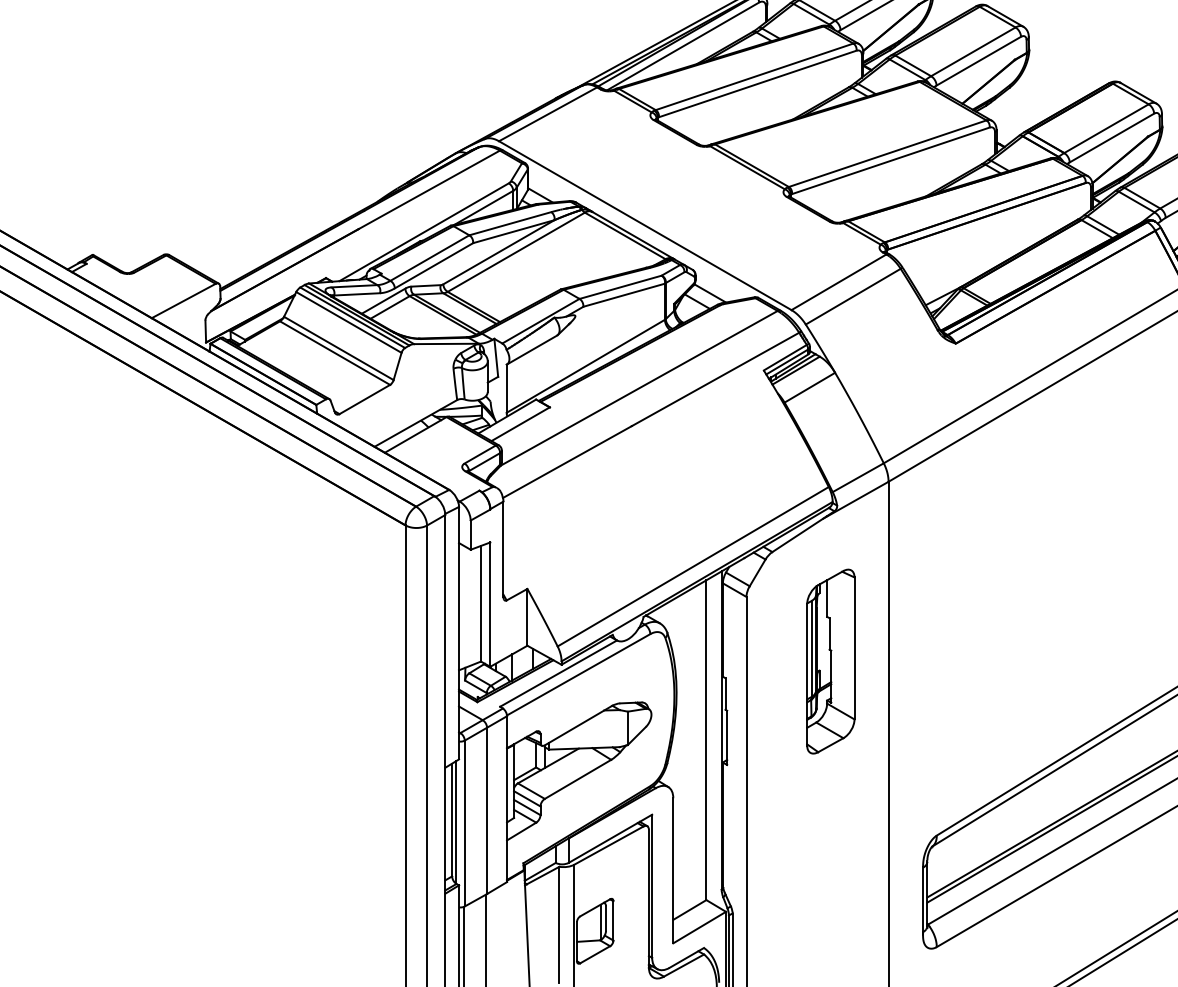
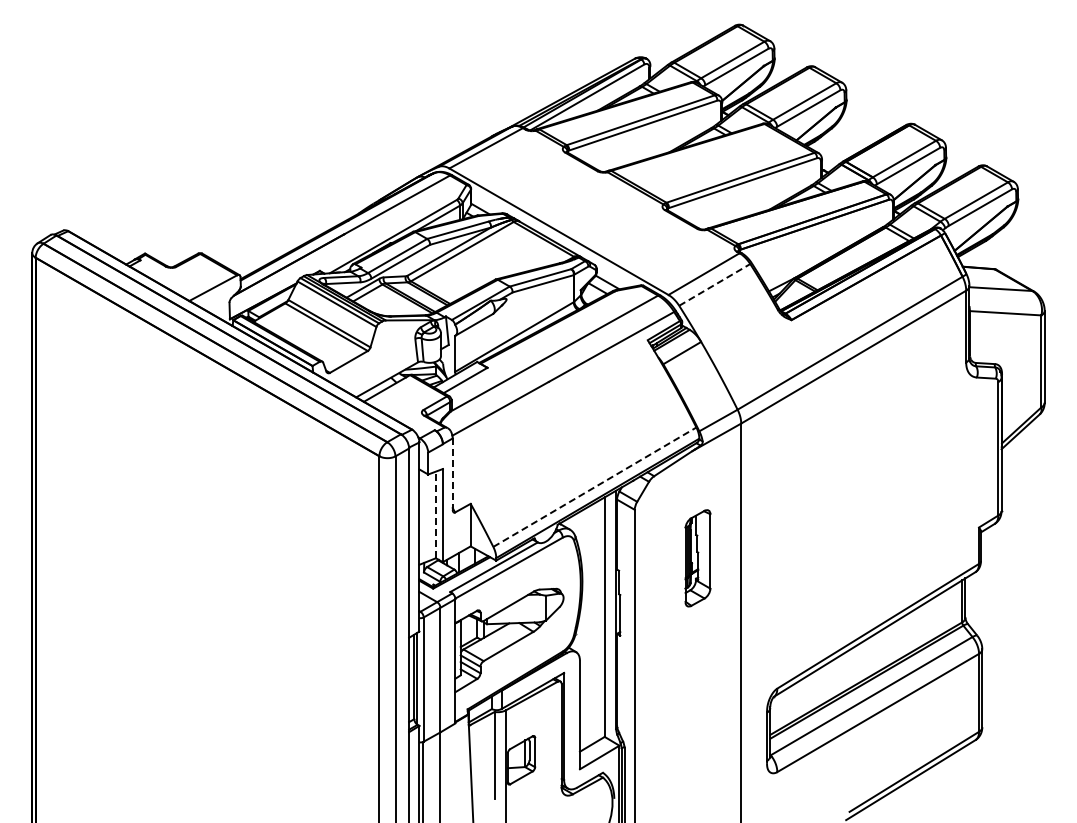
line: (854, 296) -> (715, 284), solid -> dashed
line: (503, 549) -> (452, 474), solid -> dashed
line: (692, 567) -> (594, 487), solid -> dashed
line: (480, 603) -> (435, 514), solid -> dashed
part: (830, 661) -> (697, 558), size x0.7

